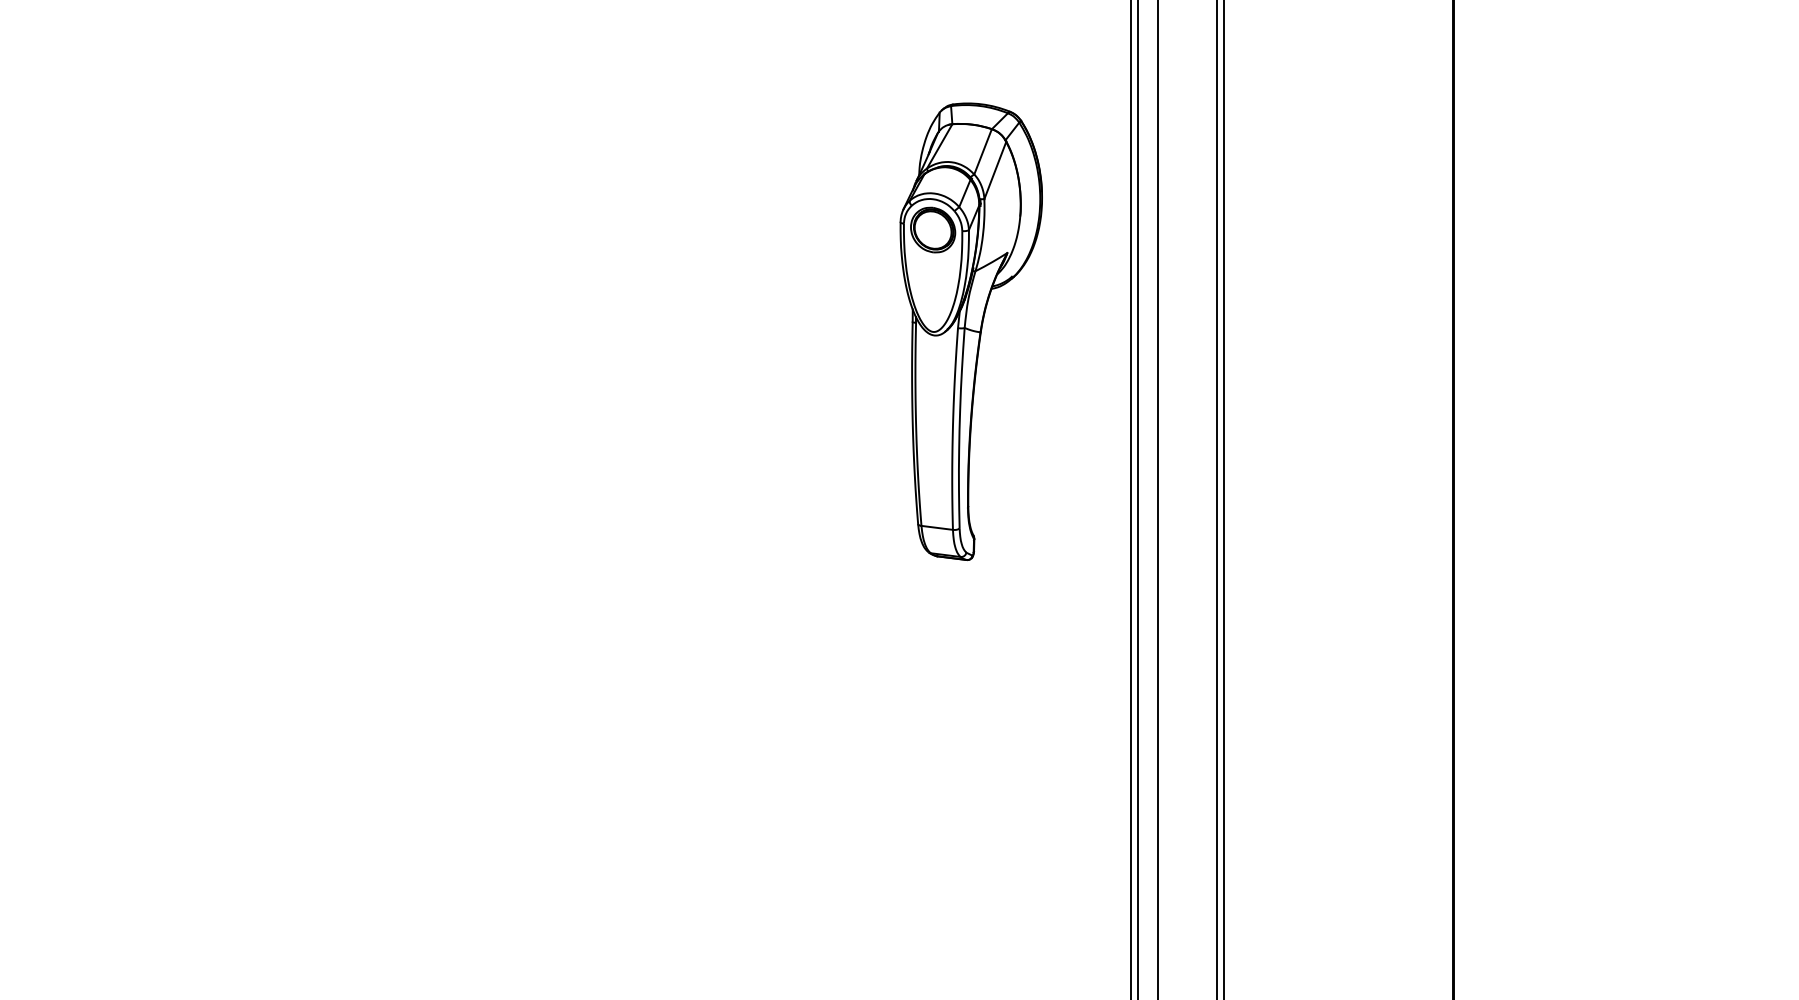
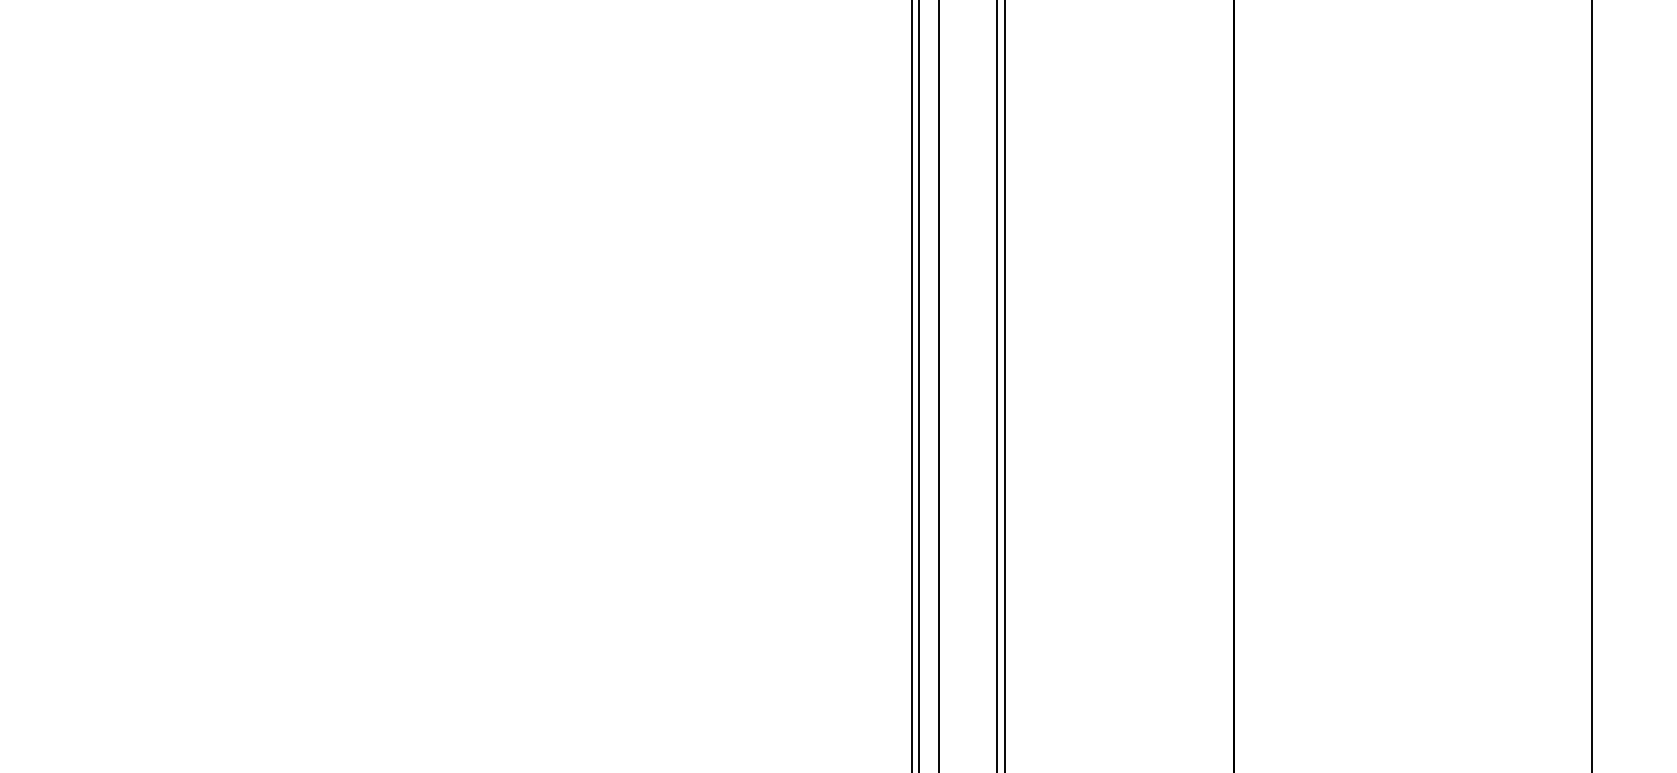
part: (970, 331) -> (751, 303), removed

